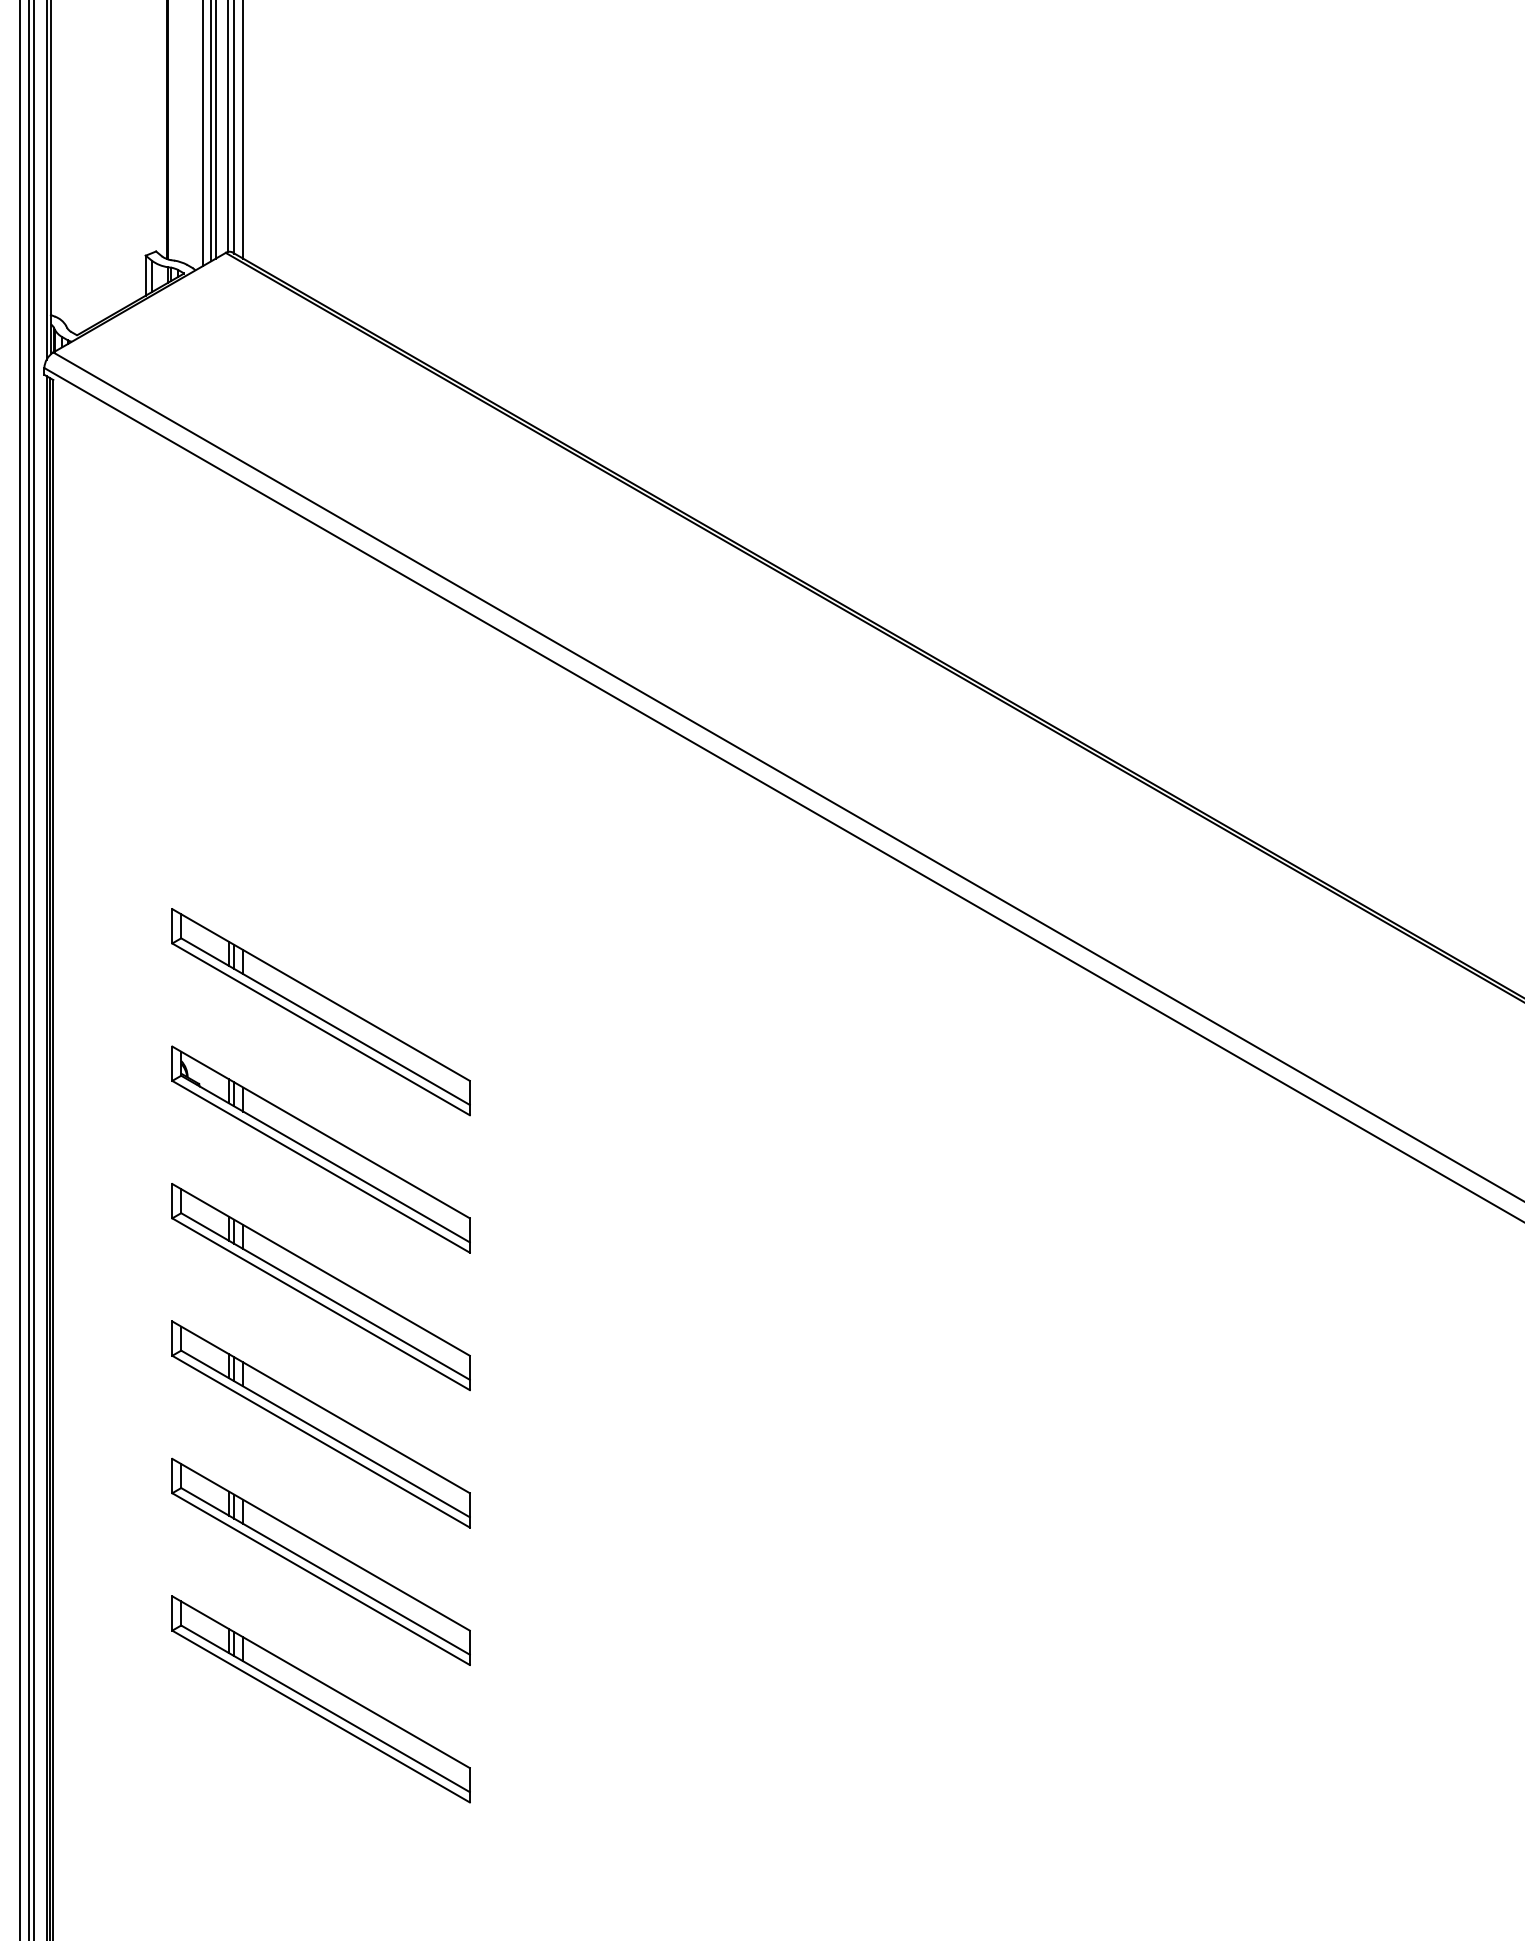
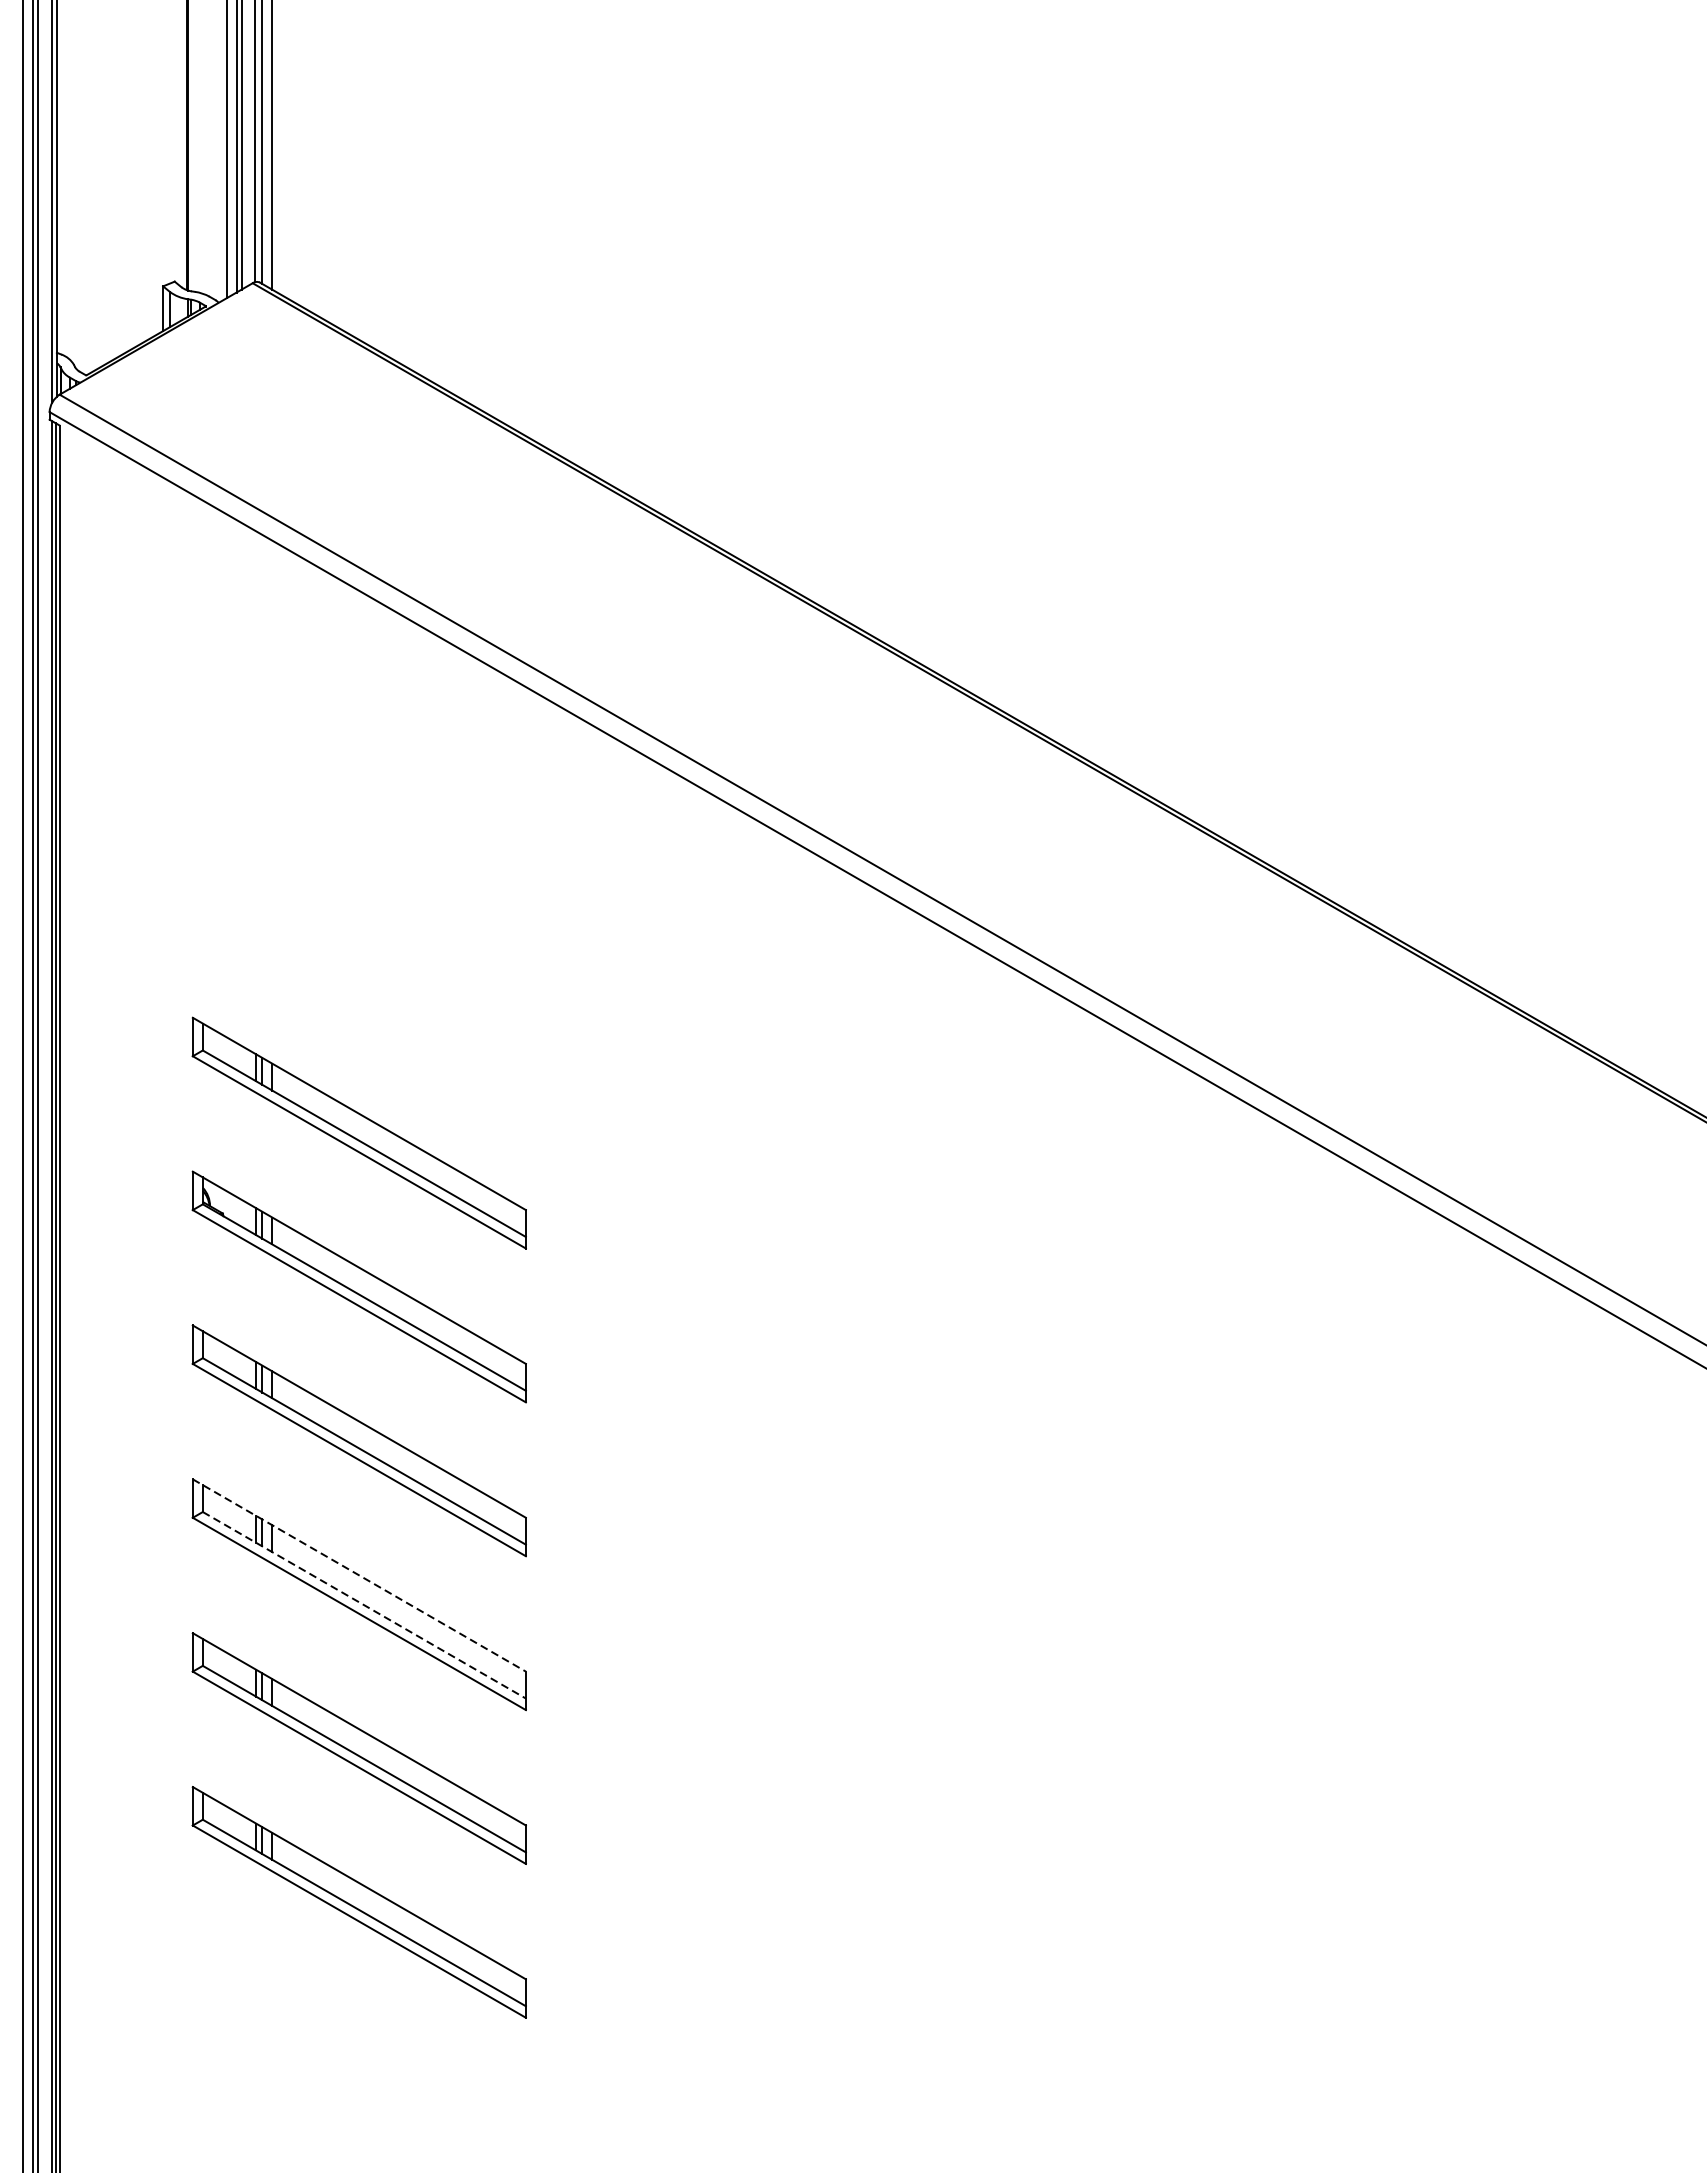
line: (321, 1407) -> (359, 1575), solid -> dashed
line: (325, 1433) -> (364, 1604), solid -> dashed

